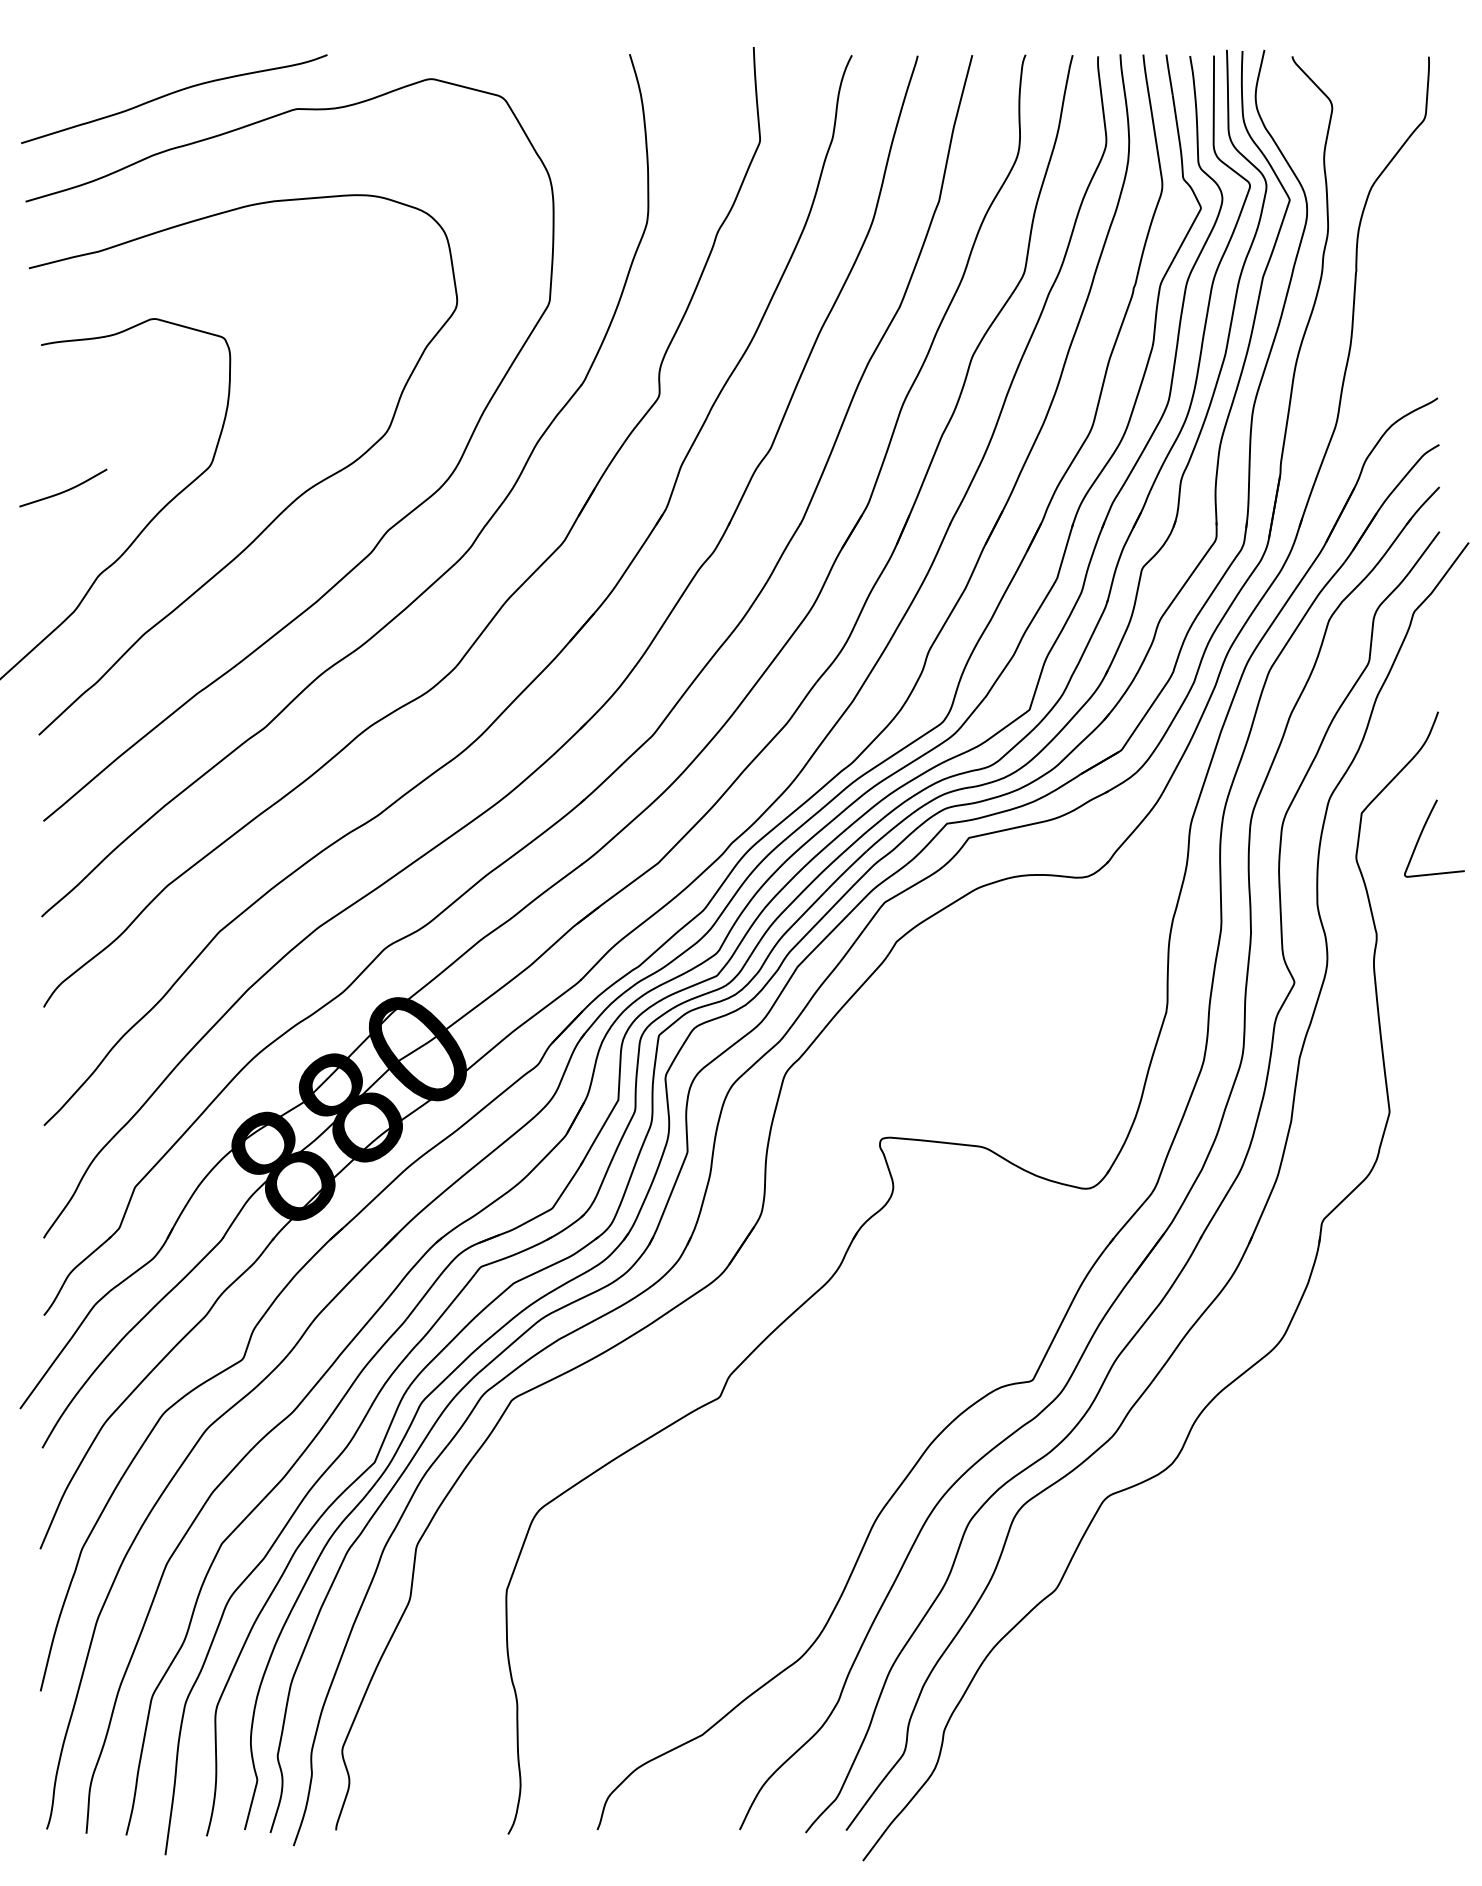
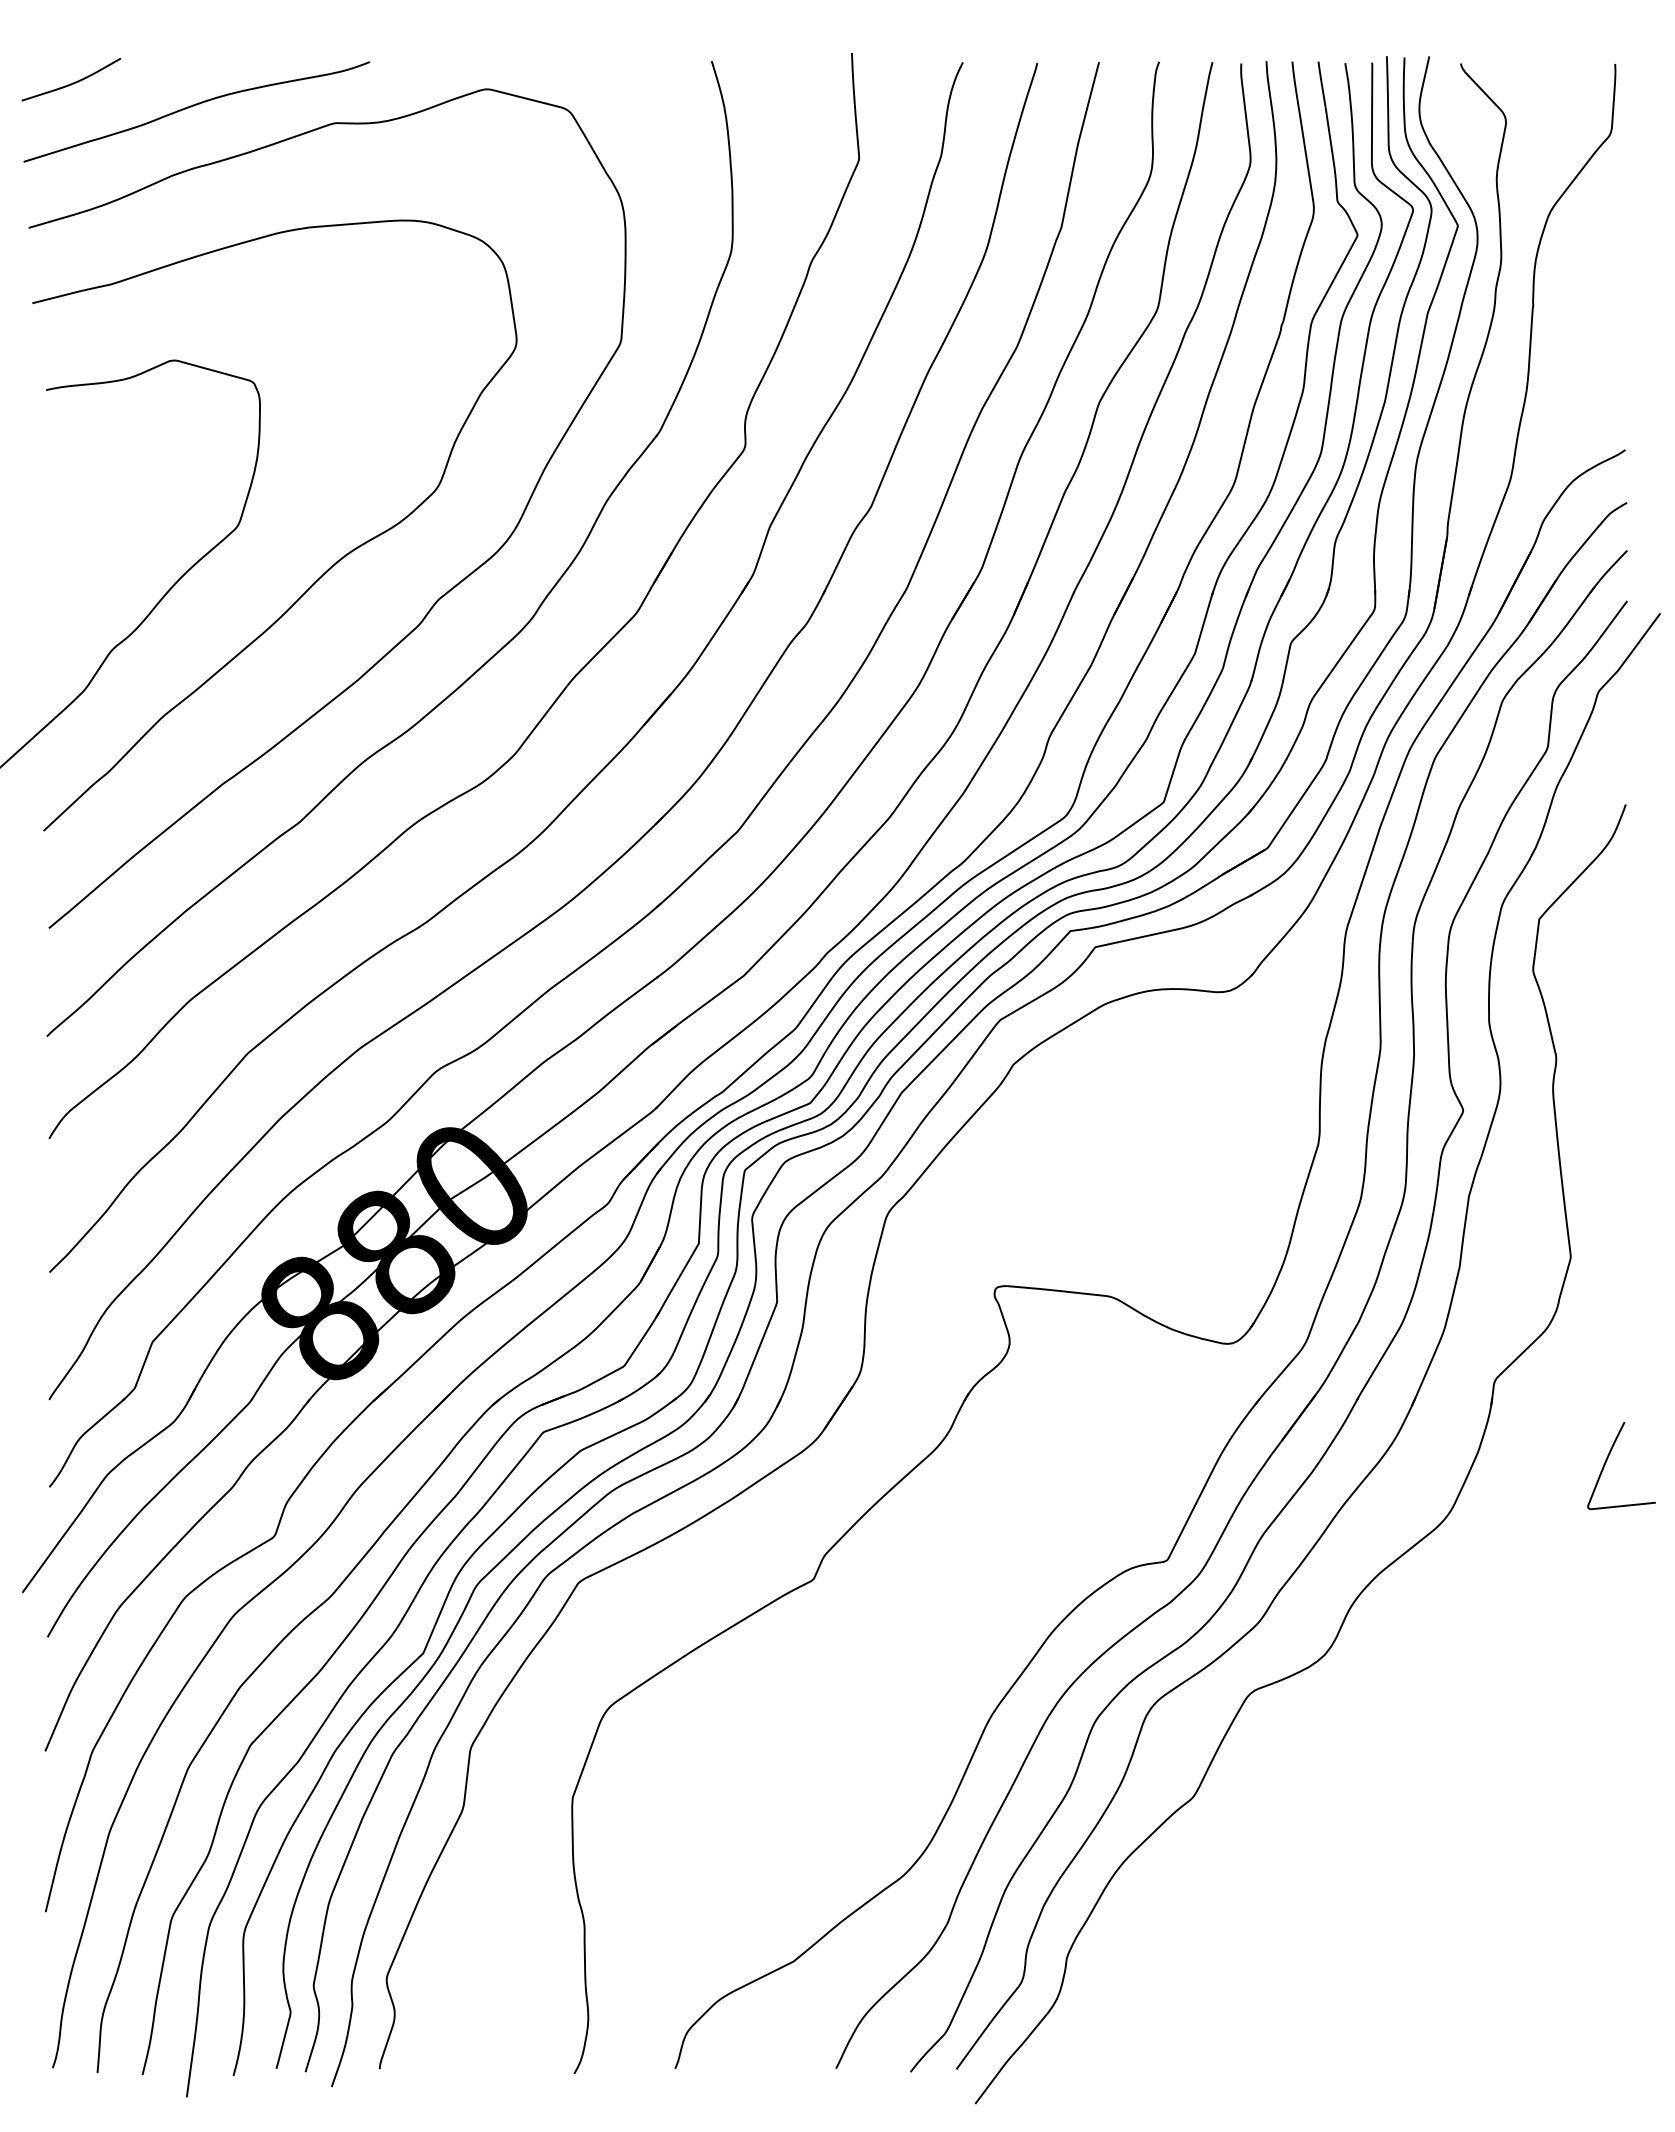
curve: (64, 490) -> (72, 82), moved
curve: (1422, 833) -> (1607, 1460), moved

